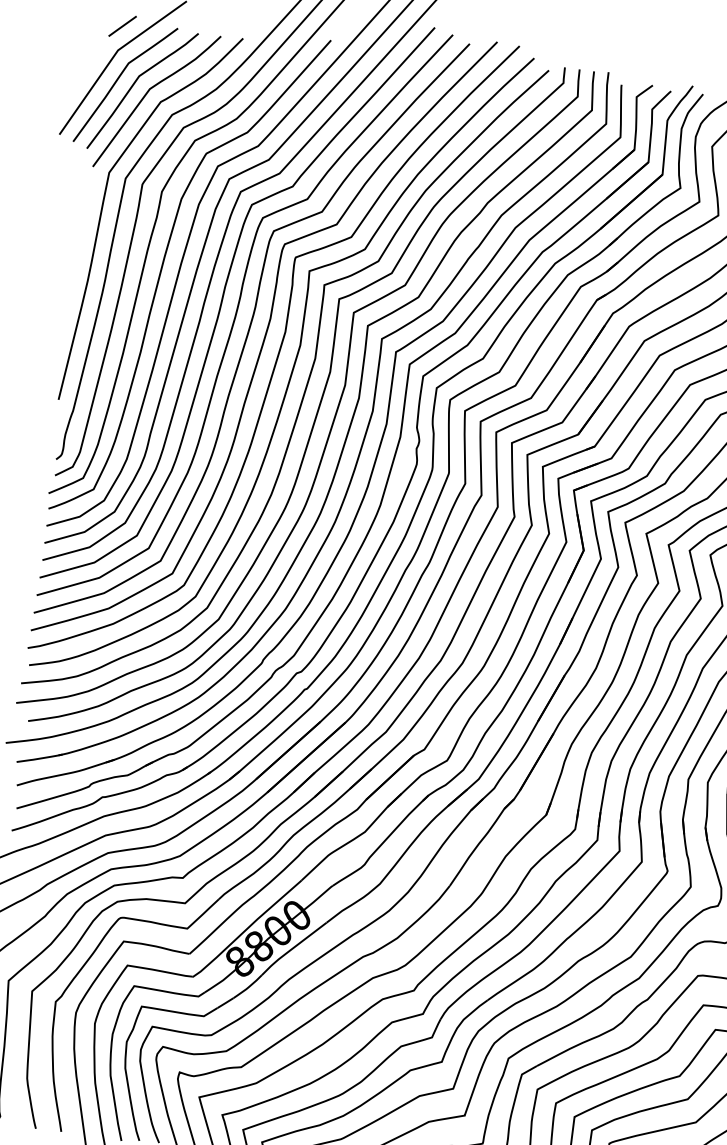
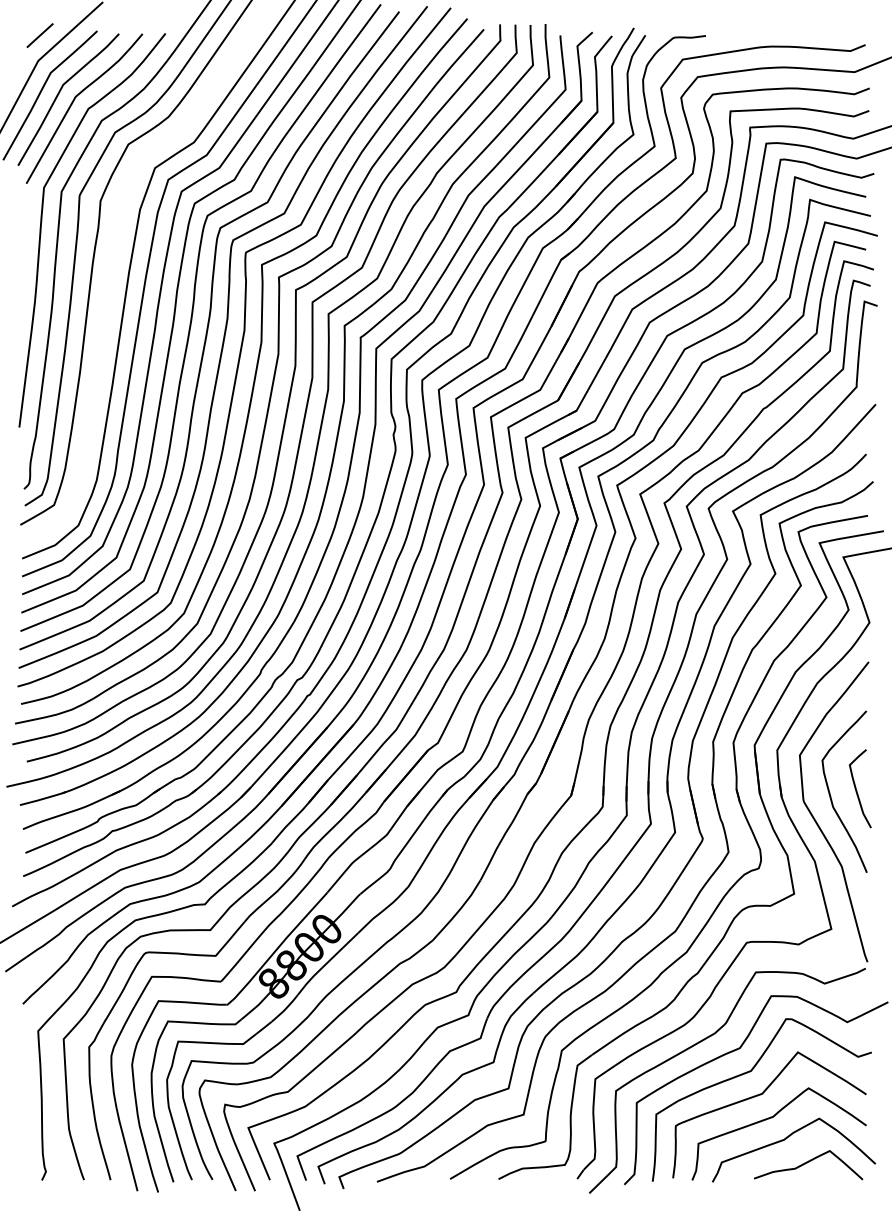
curve: (162, 271) -> (110, 282), removed

